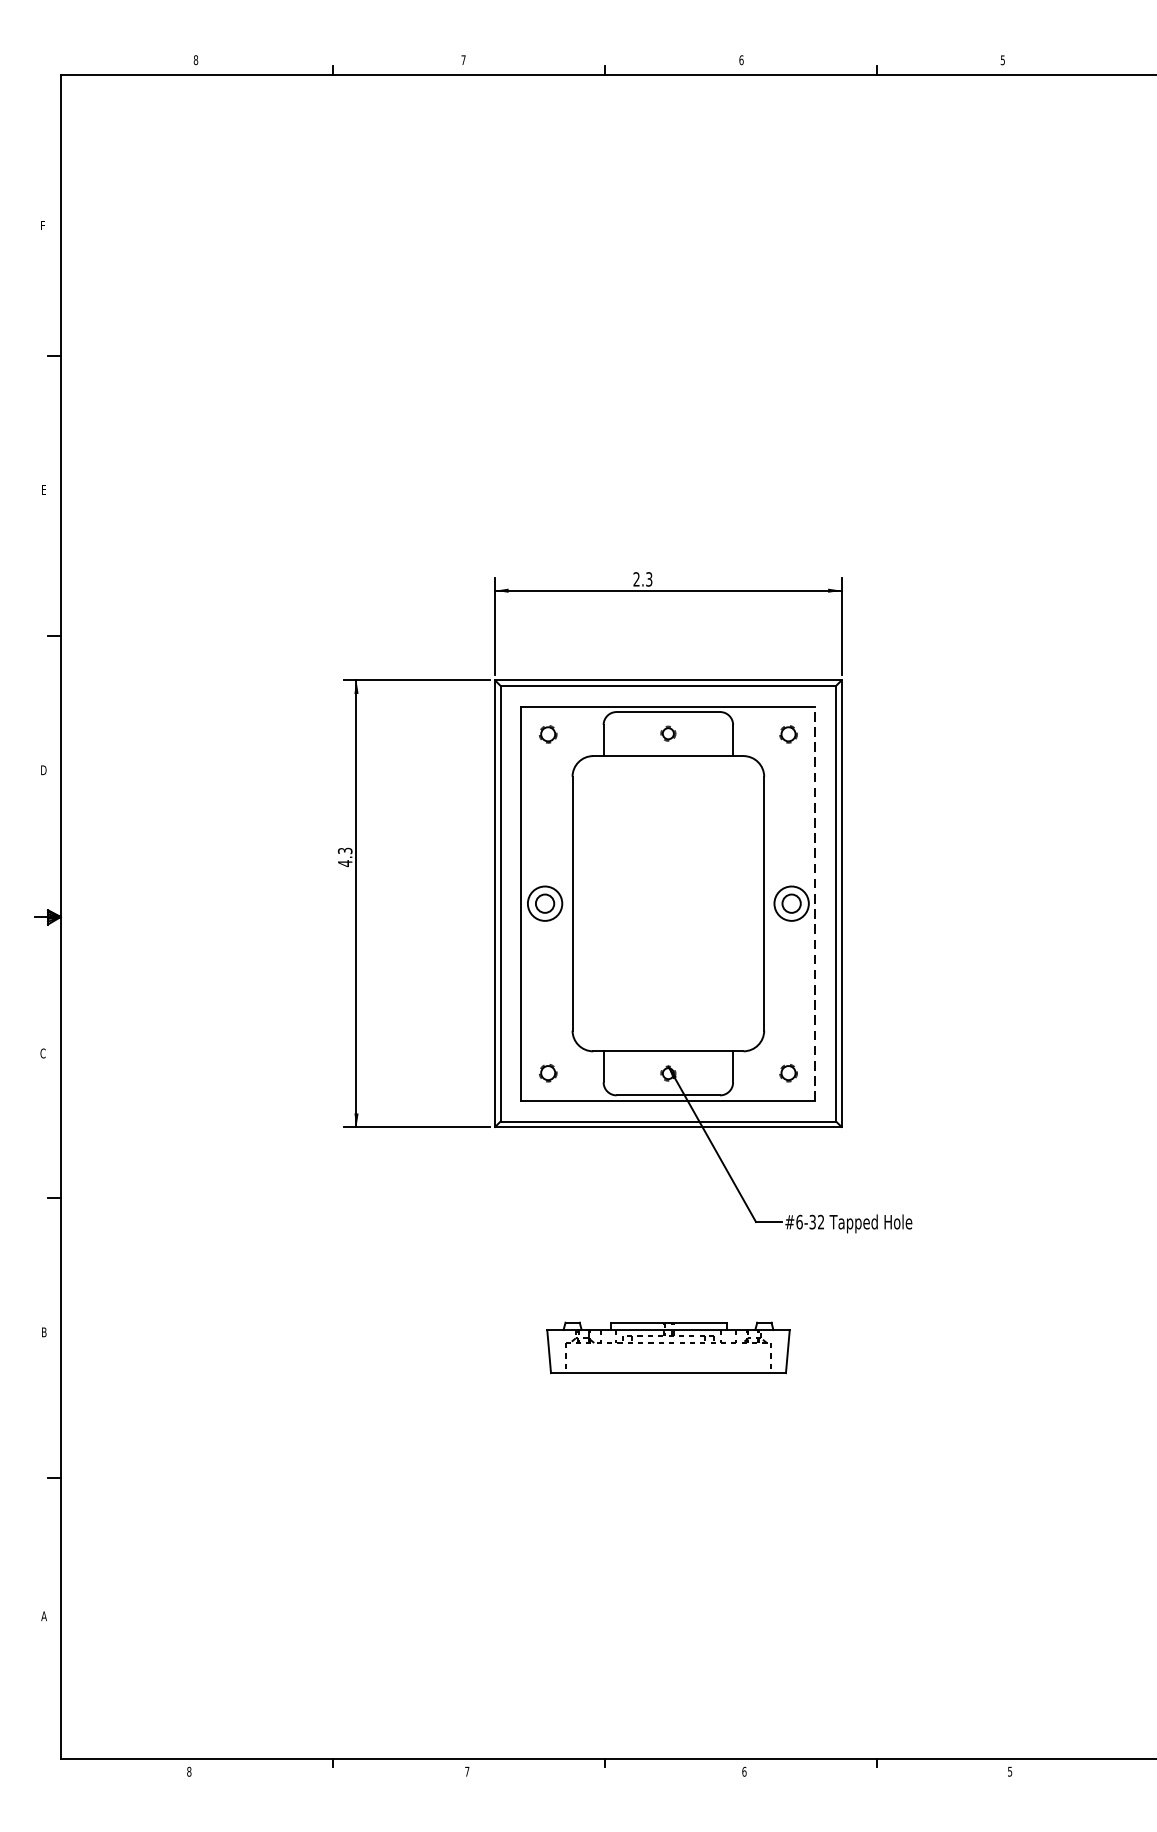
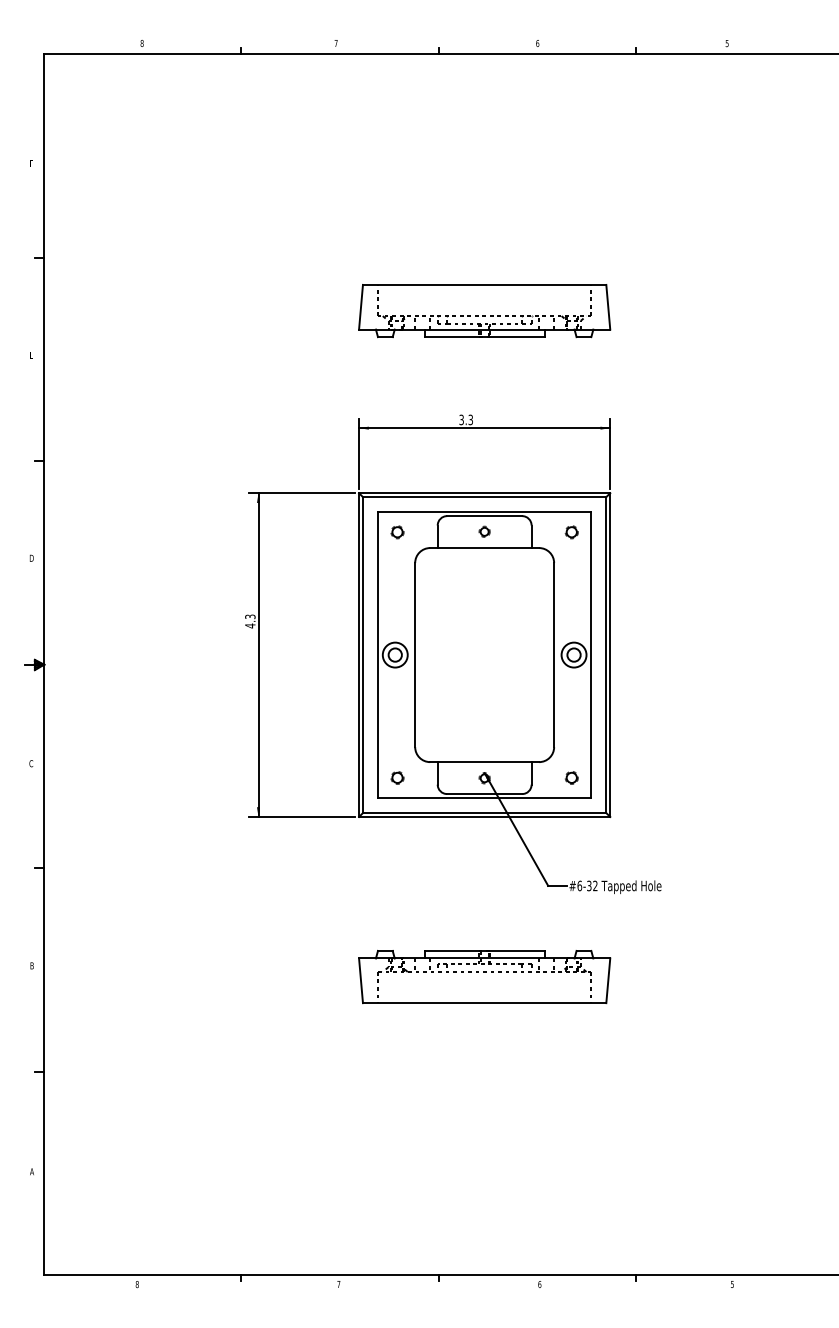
part: (668, 429) -> (484, 311), added
text: (636, 580) -> (461, 420), 2.3 -> 3.3
line: (815, 904) -> (591, 655), dashed -> solid
part: (668, 1348) -> (484, 977), size x1.43

